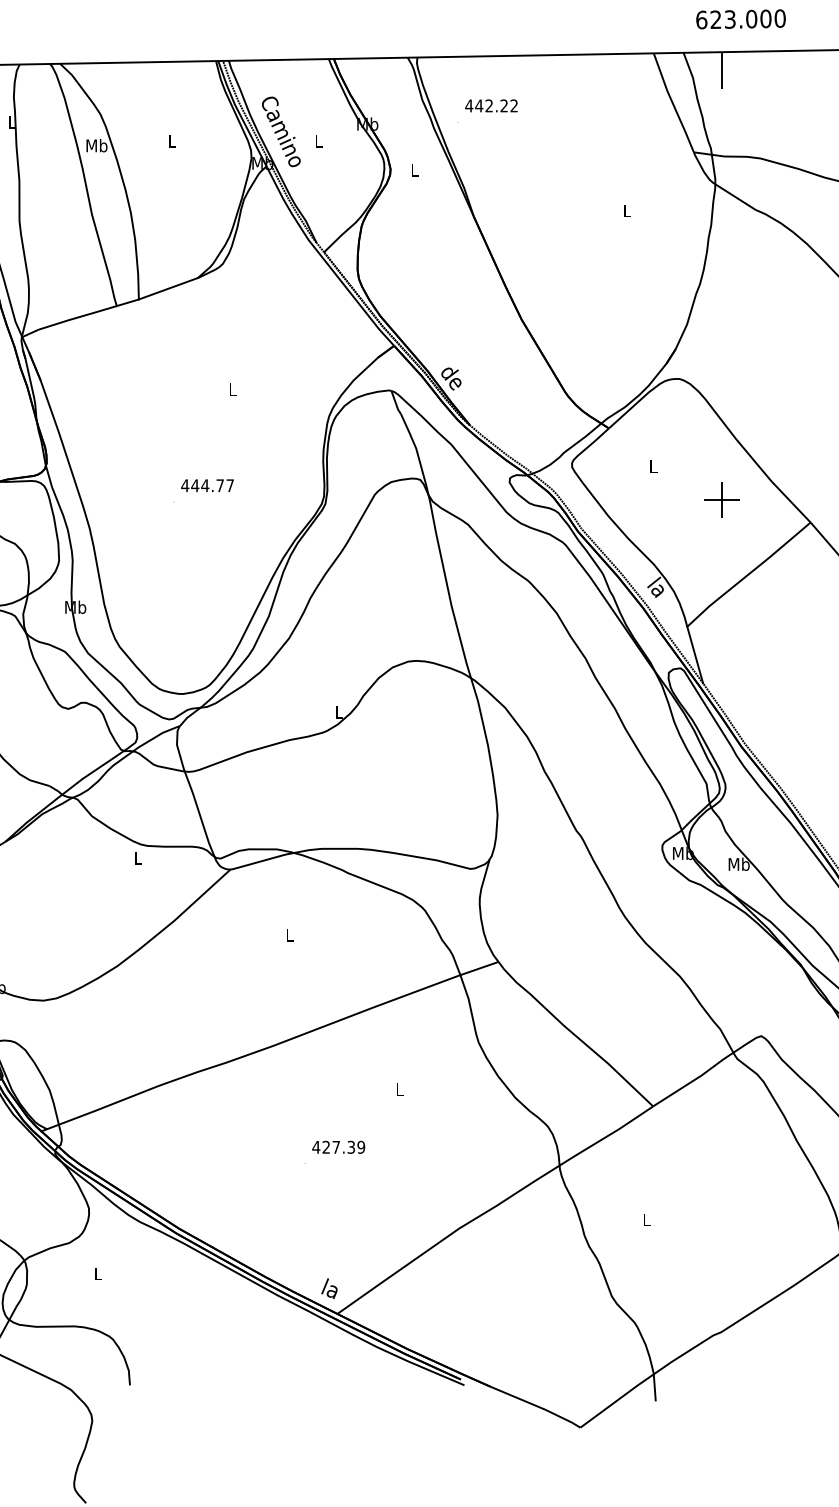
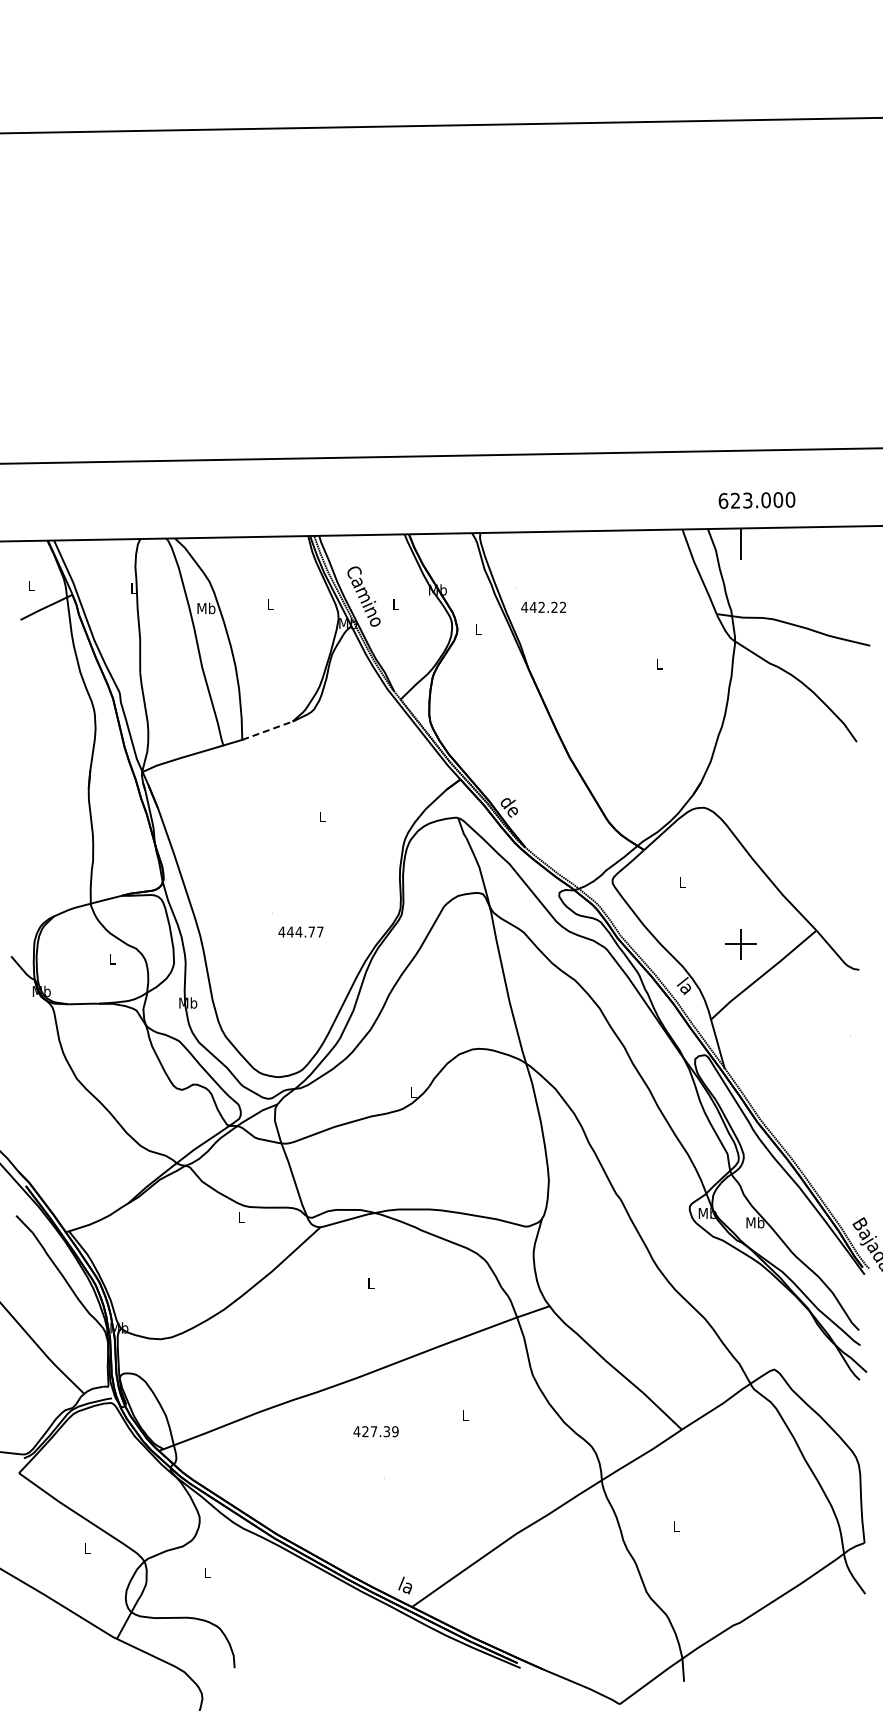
text: (491, 104) -> (543, 606), moved
line: (168, 288) -> (267, 730), solid -> dashed
text: (206, 485) -> (300, 931), moved
part: (721, 500) -> (740, 944), moved
text: (338, 1147) -> (375, 1431), moved

